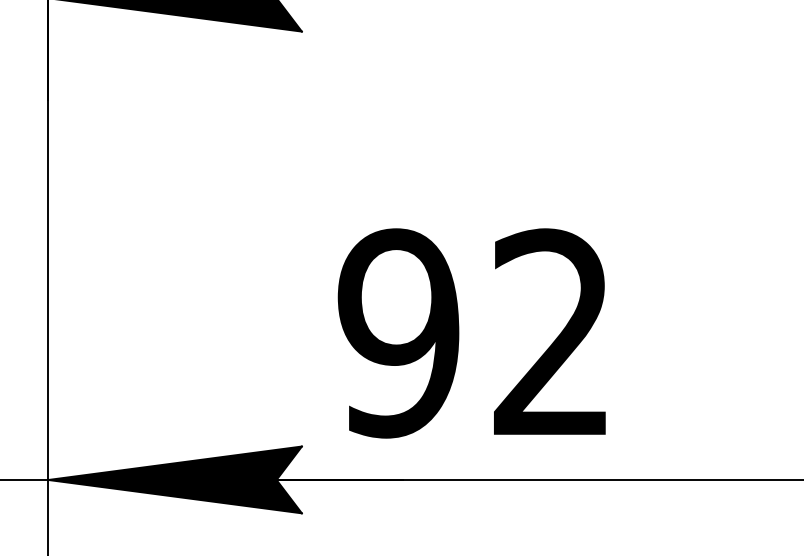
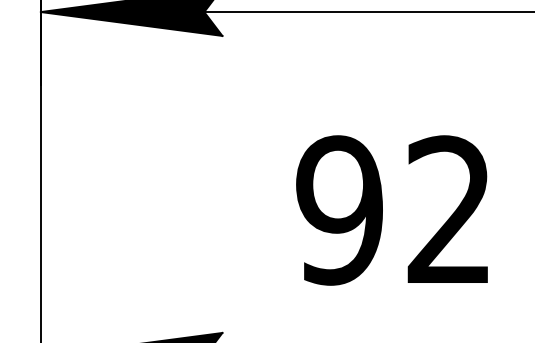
text: (471, 333) -> (391, 210), moved

